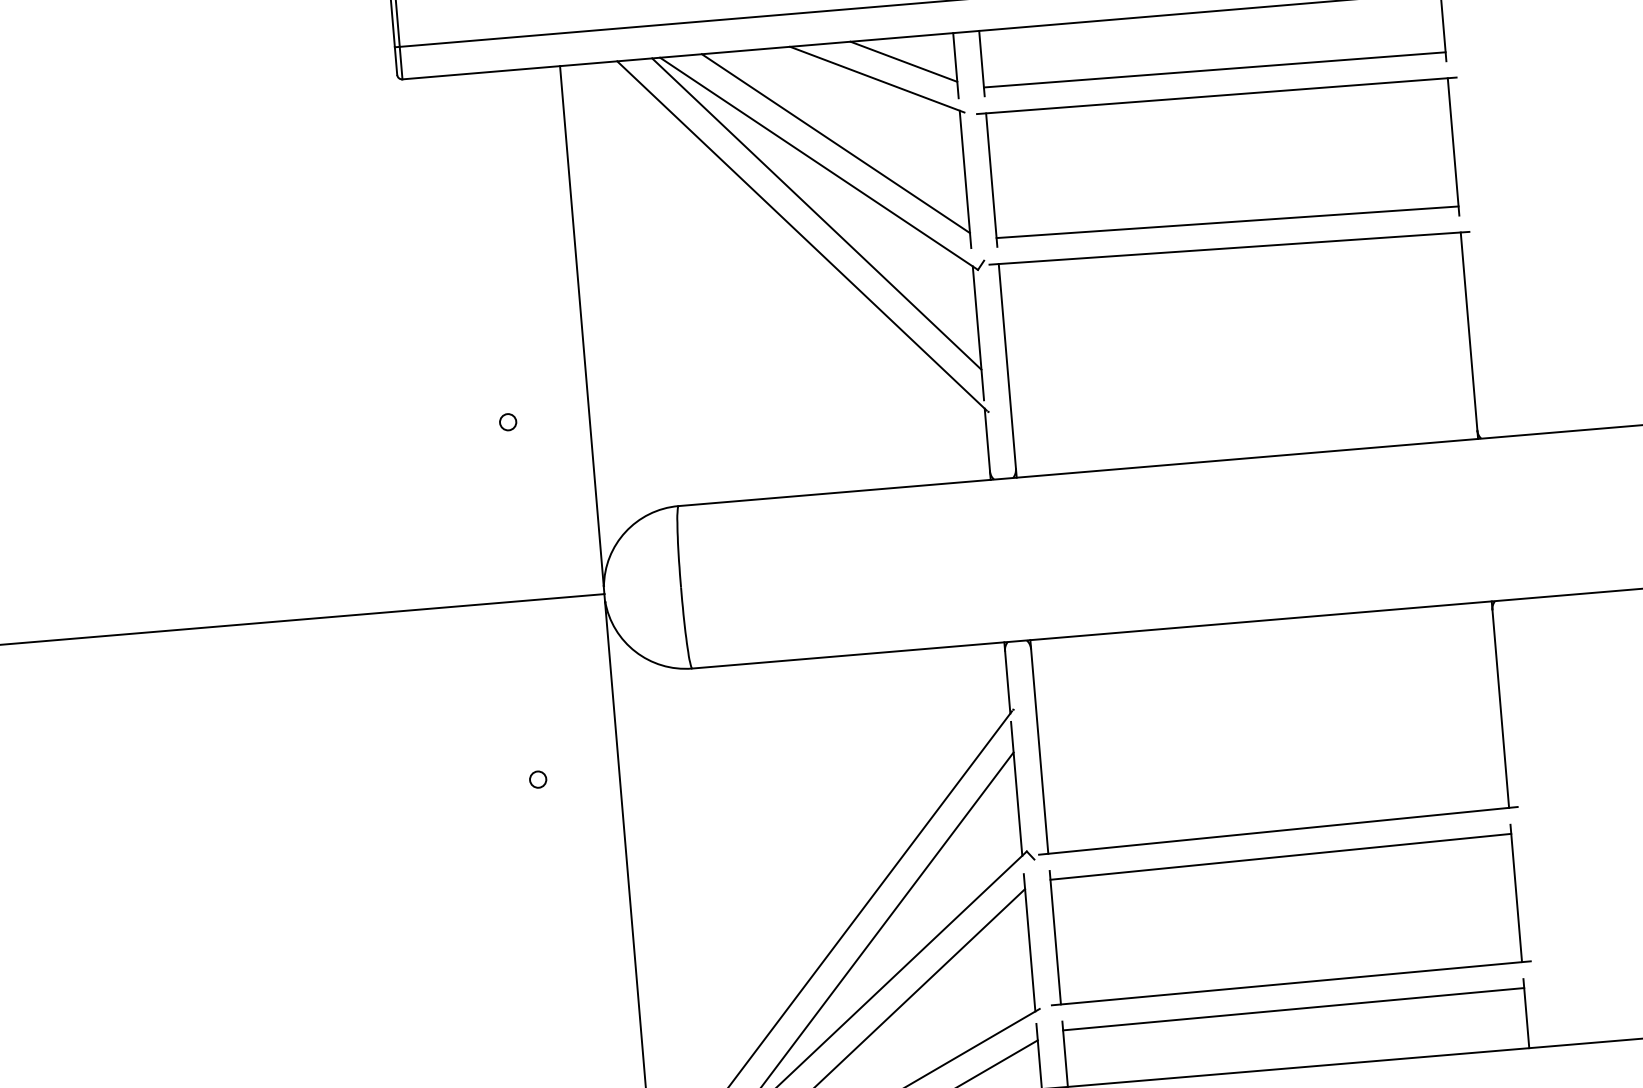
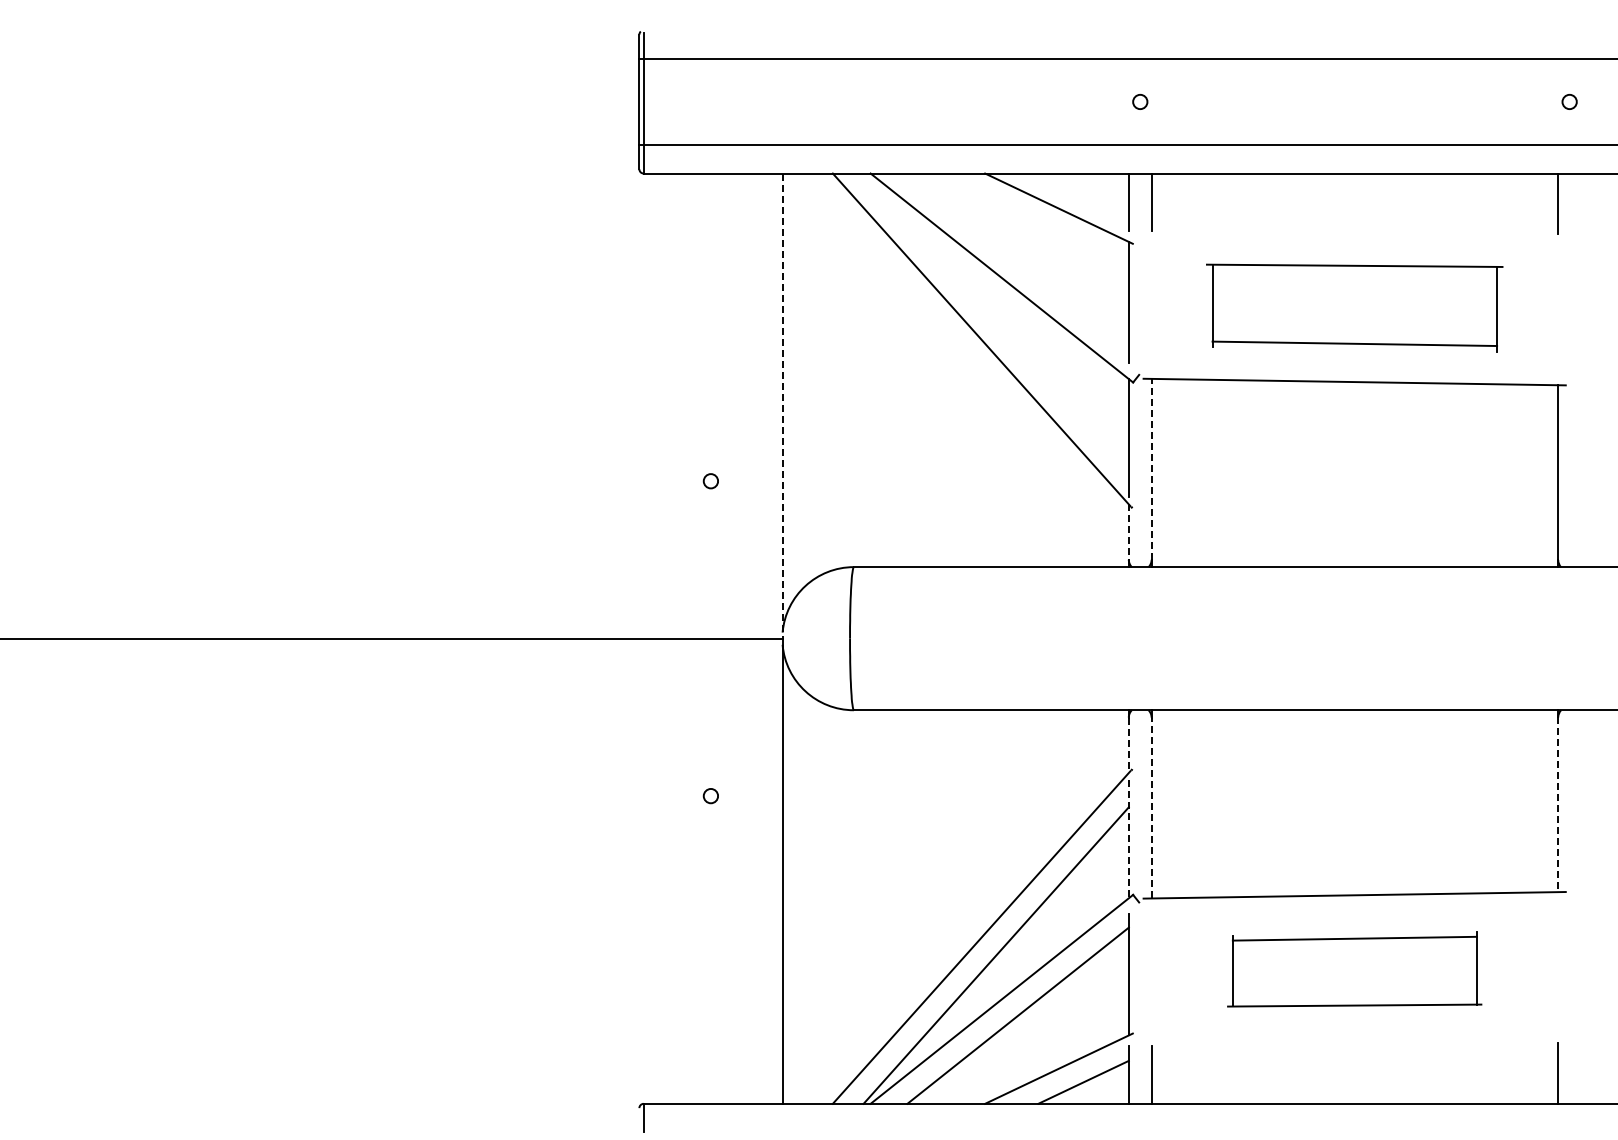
line: (903, 61) -> (1083, 194), removed
line: (1214, 69) -> (1354, 224), removed
line: (835, 143) -> (1017, 261), removed
part: (1222, 163) -> (1354, 307), size x0.7
line: (815, 213) -> (995, 321), removed
line: (582, 330) -> (782, 406), solid -> dashed
line: (1007, 365) -> (1151, 468), solid -> dashed
line: (987, 440) -> (1128, 532), solid -> dashed
line: (1007, 682) -> (1128, 745), solid -> dashed
line: (1501, 709) -> (1558, 805), solid -> dashed
line: (1039, 750) -> (1151, 807), solid -> dashed
line: (1016, 789) -> (1128, 839), solid -> dashed
part: (1285, 915) -> (1354, 969), size x0.6
line: (1293, 1009) -> (1354, 1052), removed

